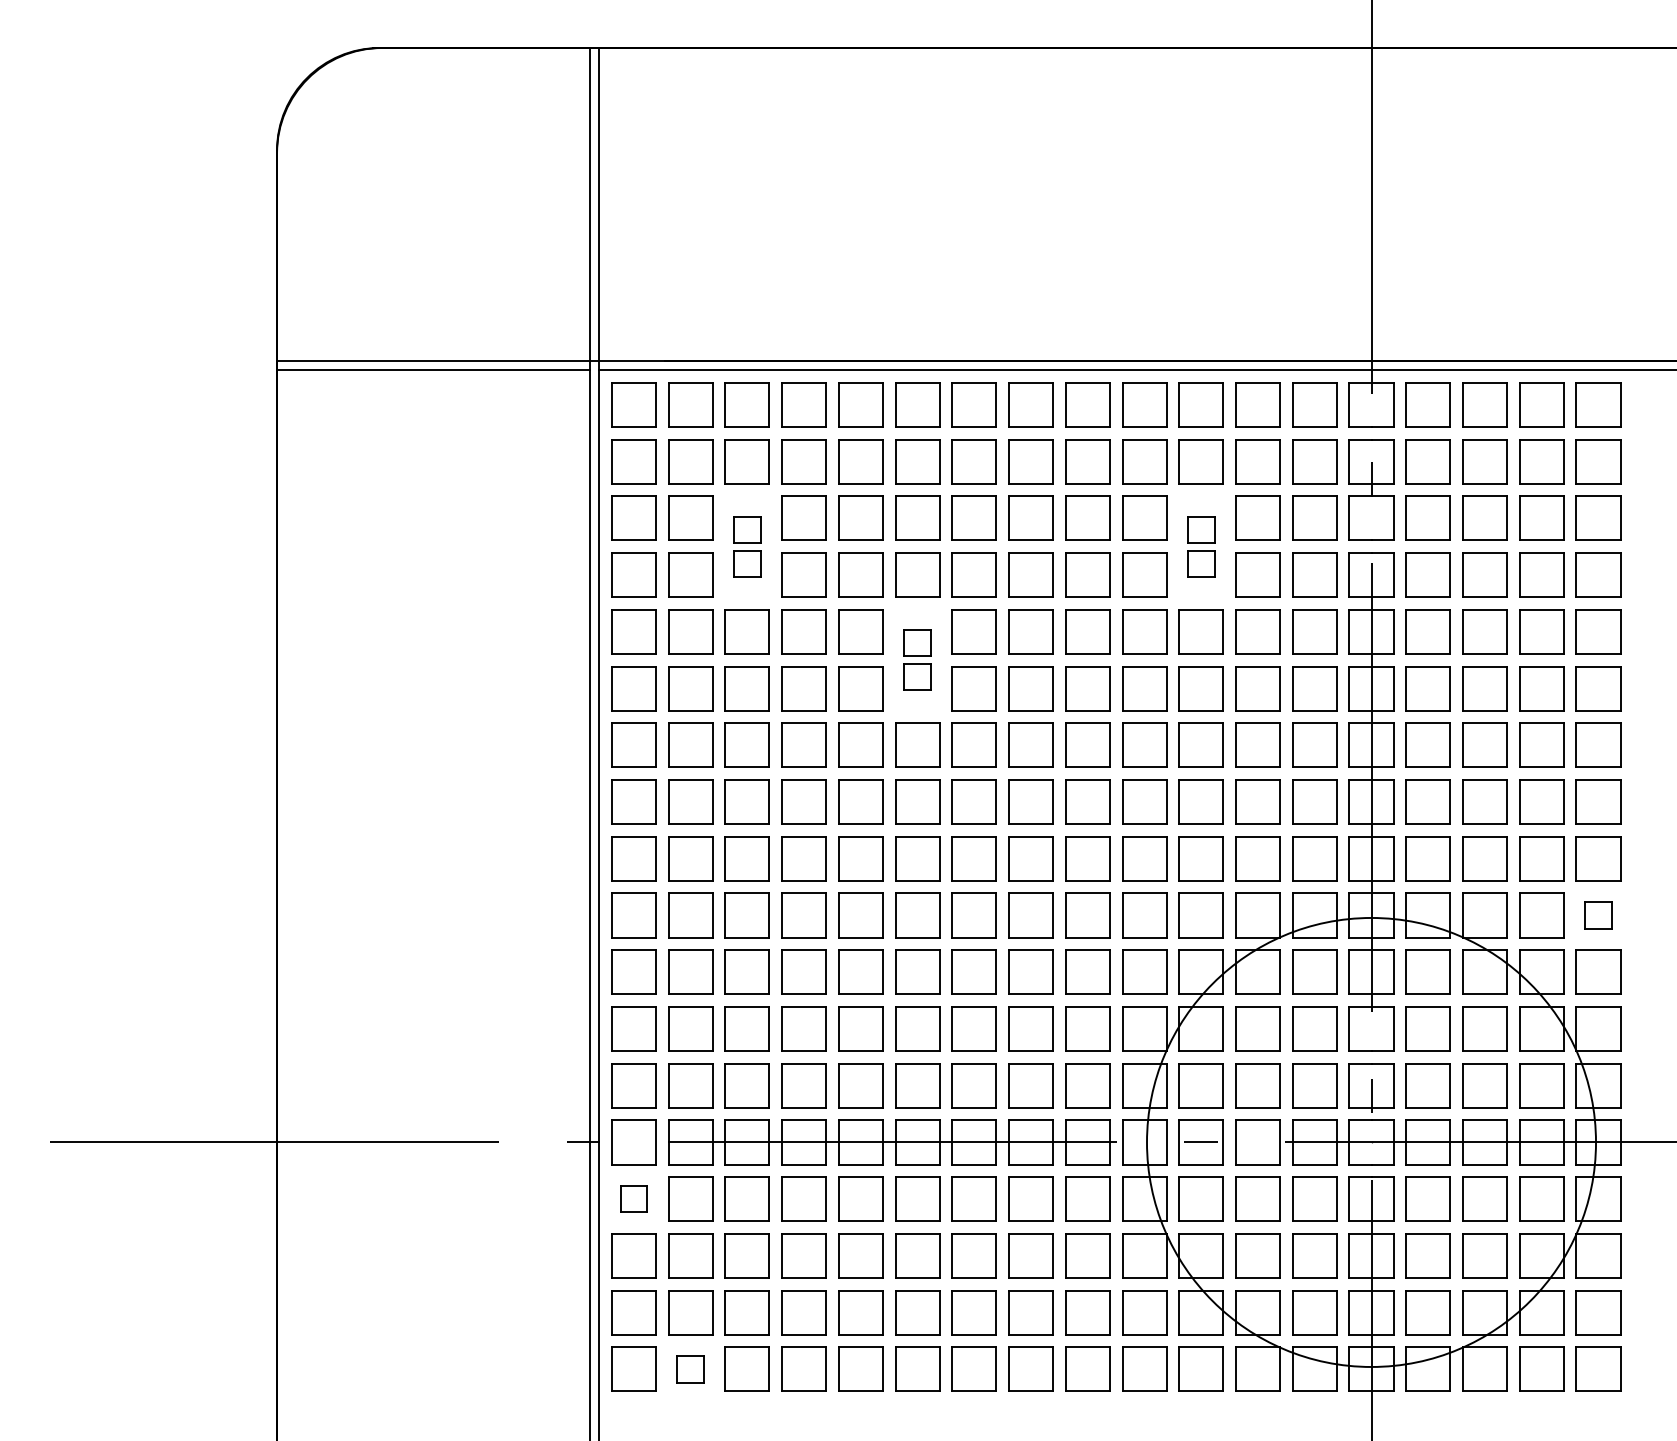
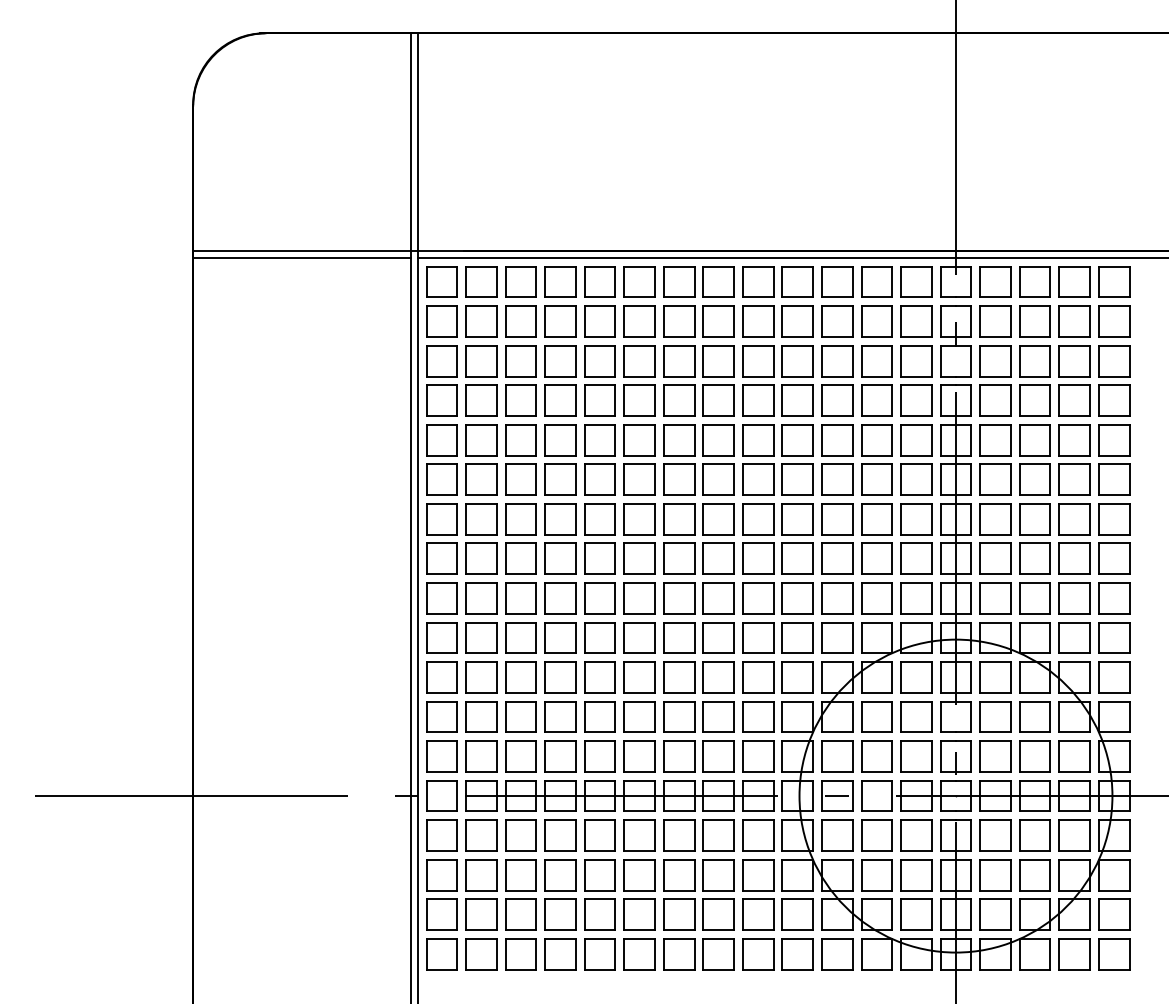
part: (746, 546) -> (520, 380), size x1.67
part: (1201, 546) -> (837, 380), size x1.67
part: (917, 659) -> (639, 459), size x1.67
part: (1598, 914) -> (1114, 637), size x1.67
part: (633, 1199) -> (441, 835), size x1.67
part: (690, 1369) -> (481, 954), size x1.67

